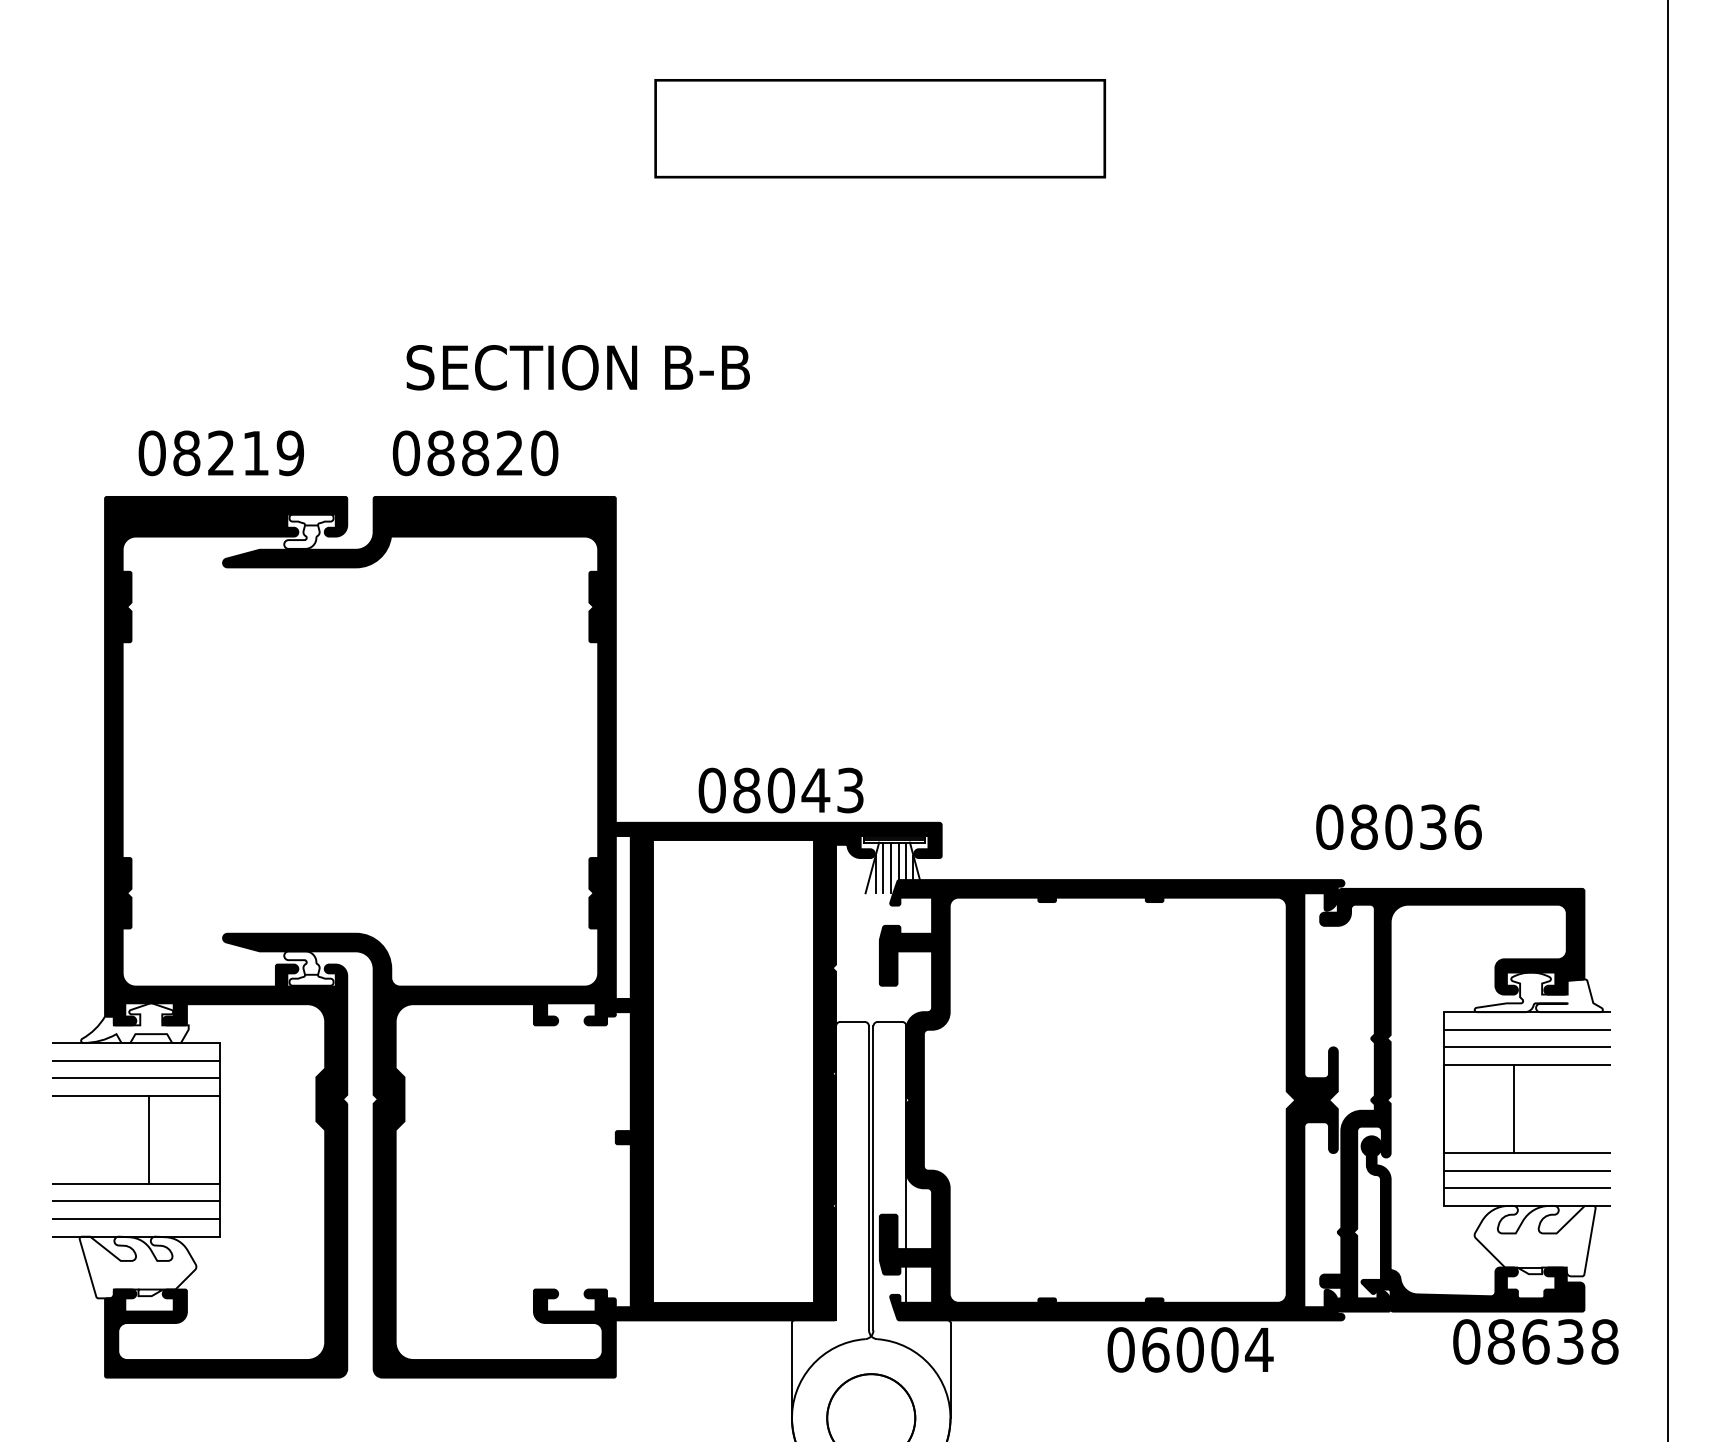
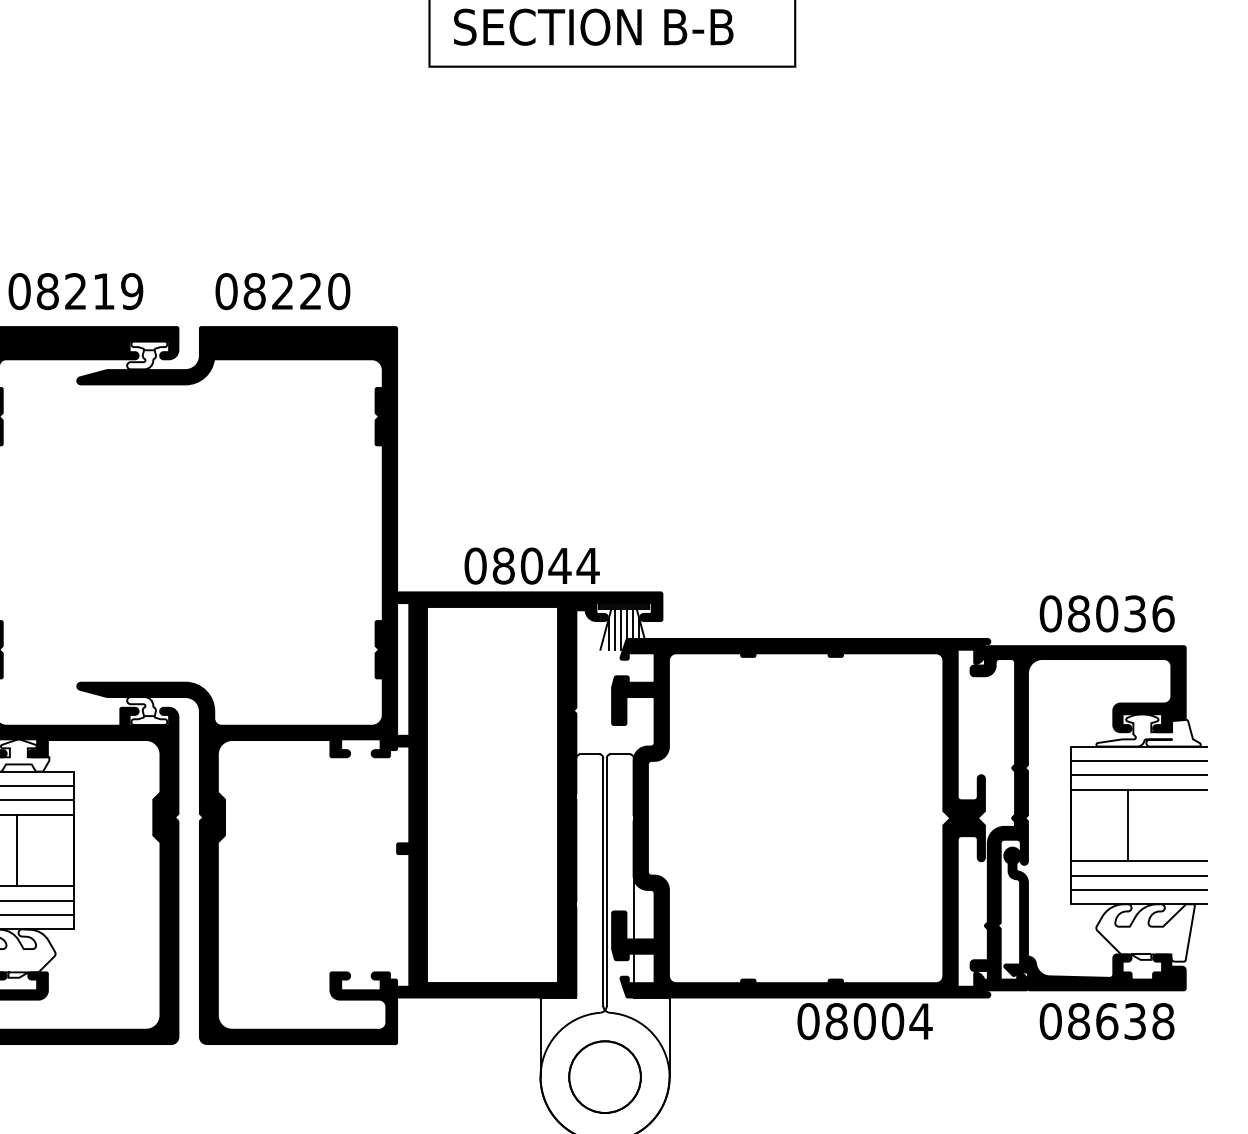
text: (577, 367) -> (593, 27), moved
text: (475, 453) -> (282, 291), 08820 -> 08220
text: (850, 790) -> (588, 566), 08043 -> 08044
text: (1398, 826) -> (1106, 613), moved
text: (1535, 1341) -> (1106, 1021), moved
text: (1155, 1349) -> (836, 1021), 06004 -> 08004

